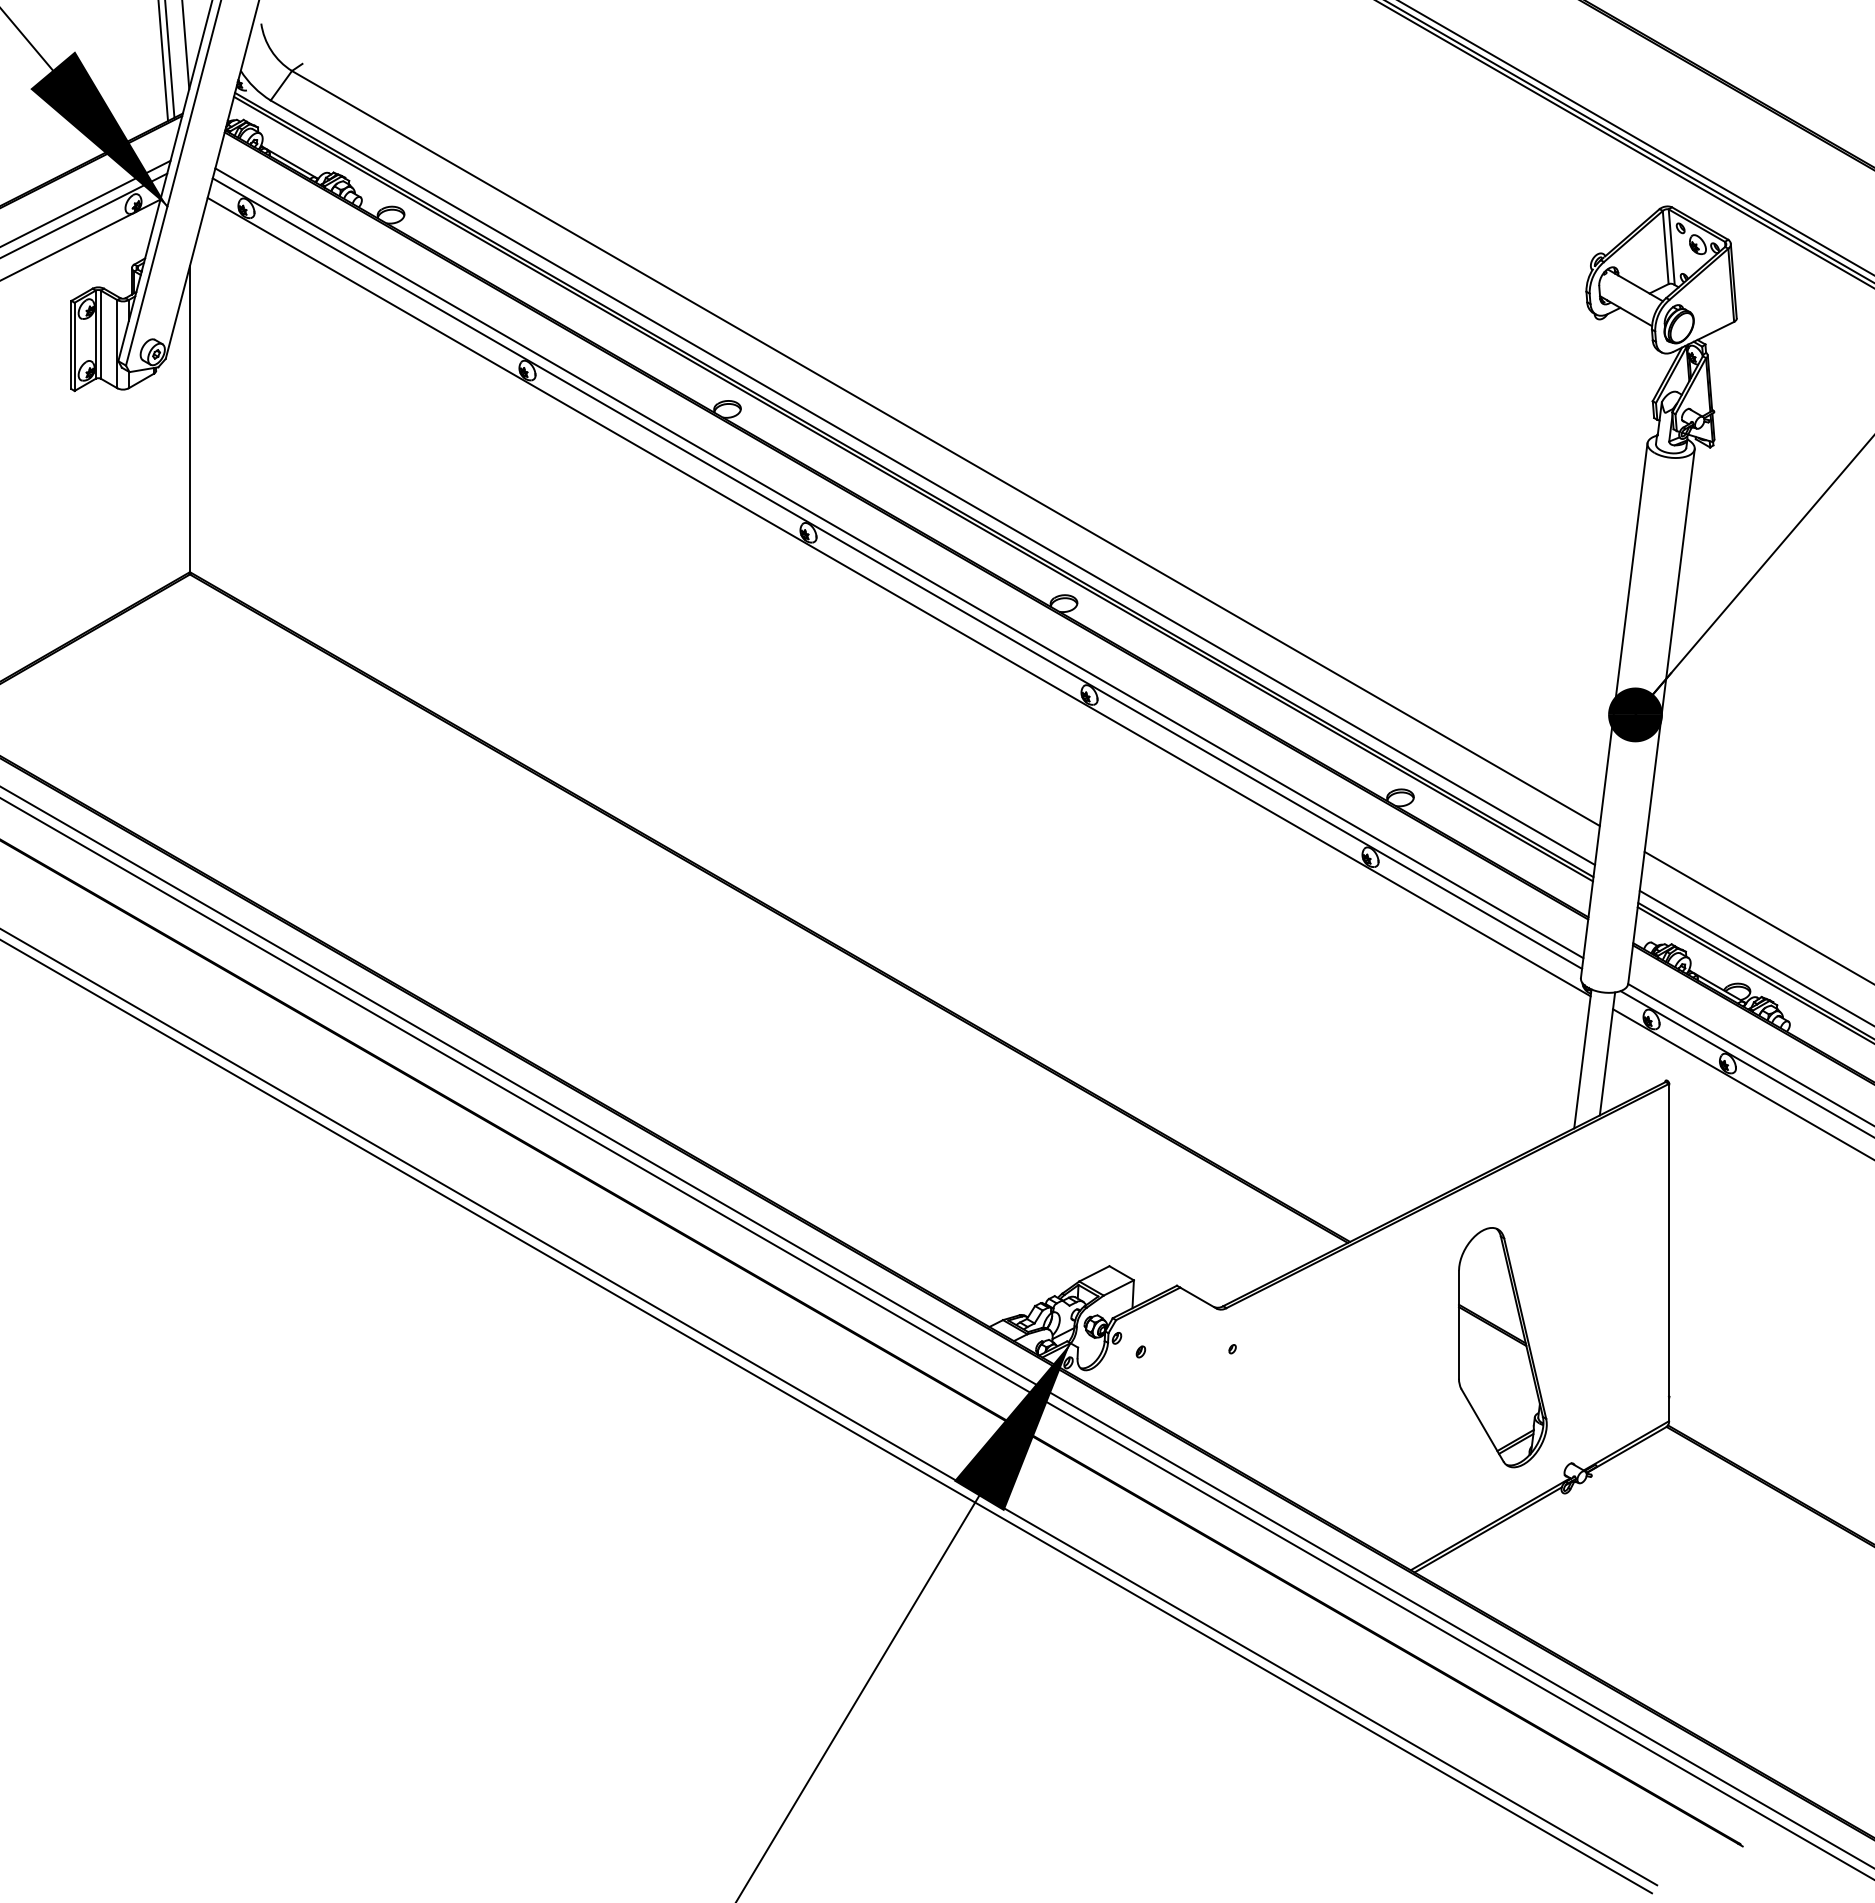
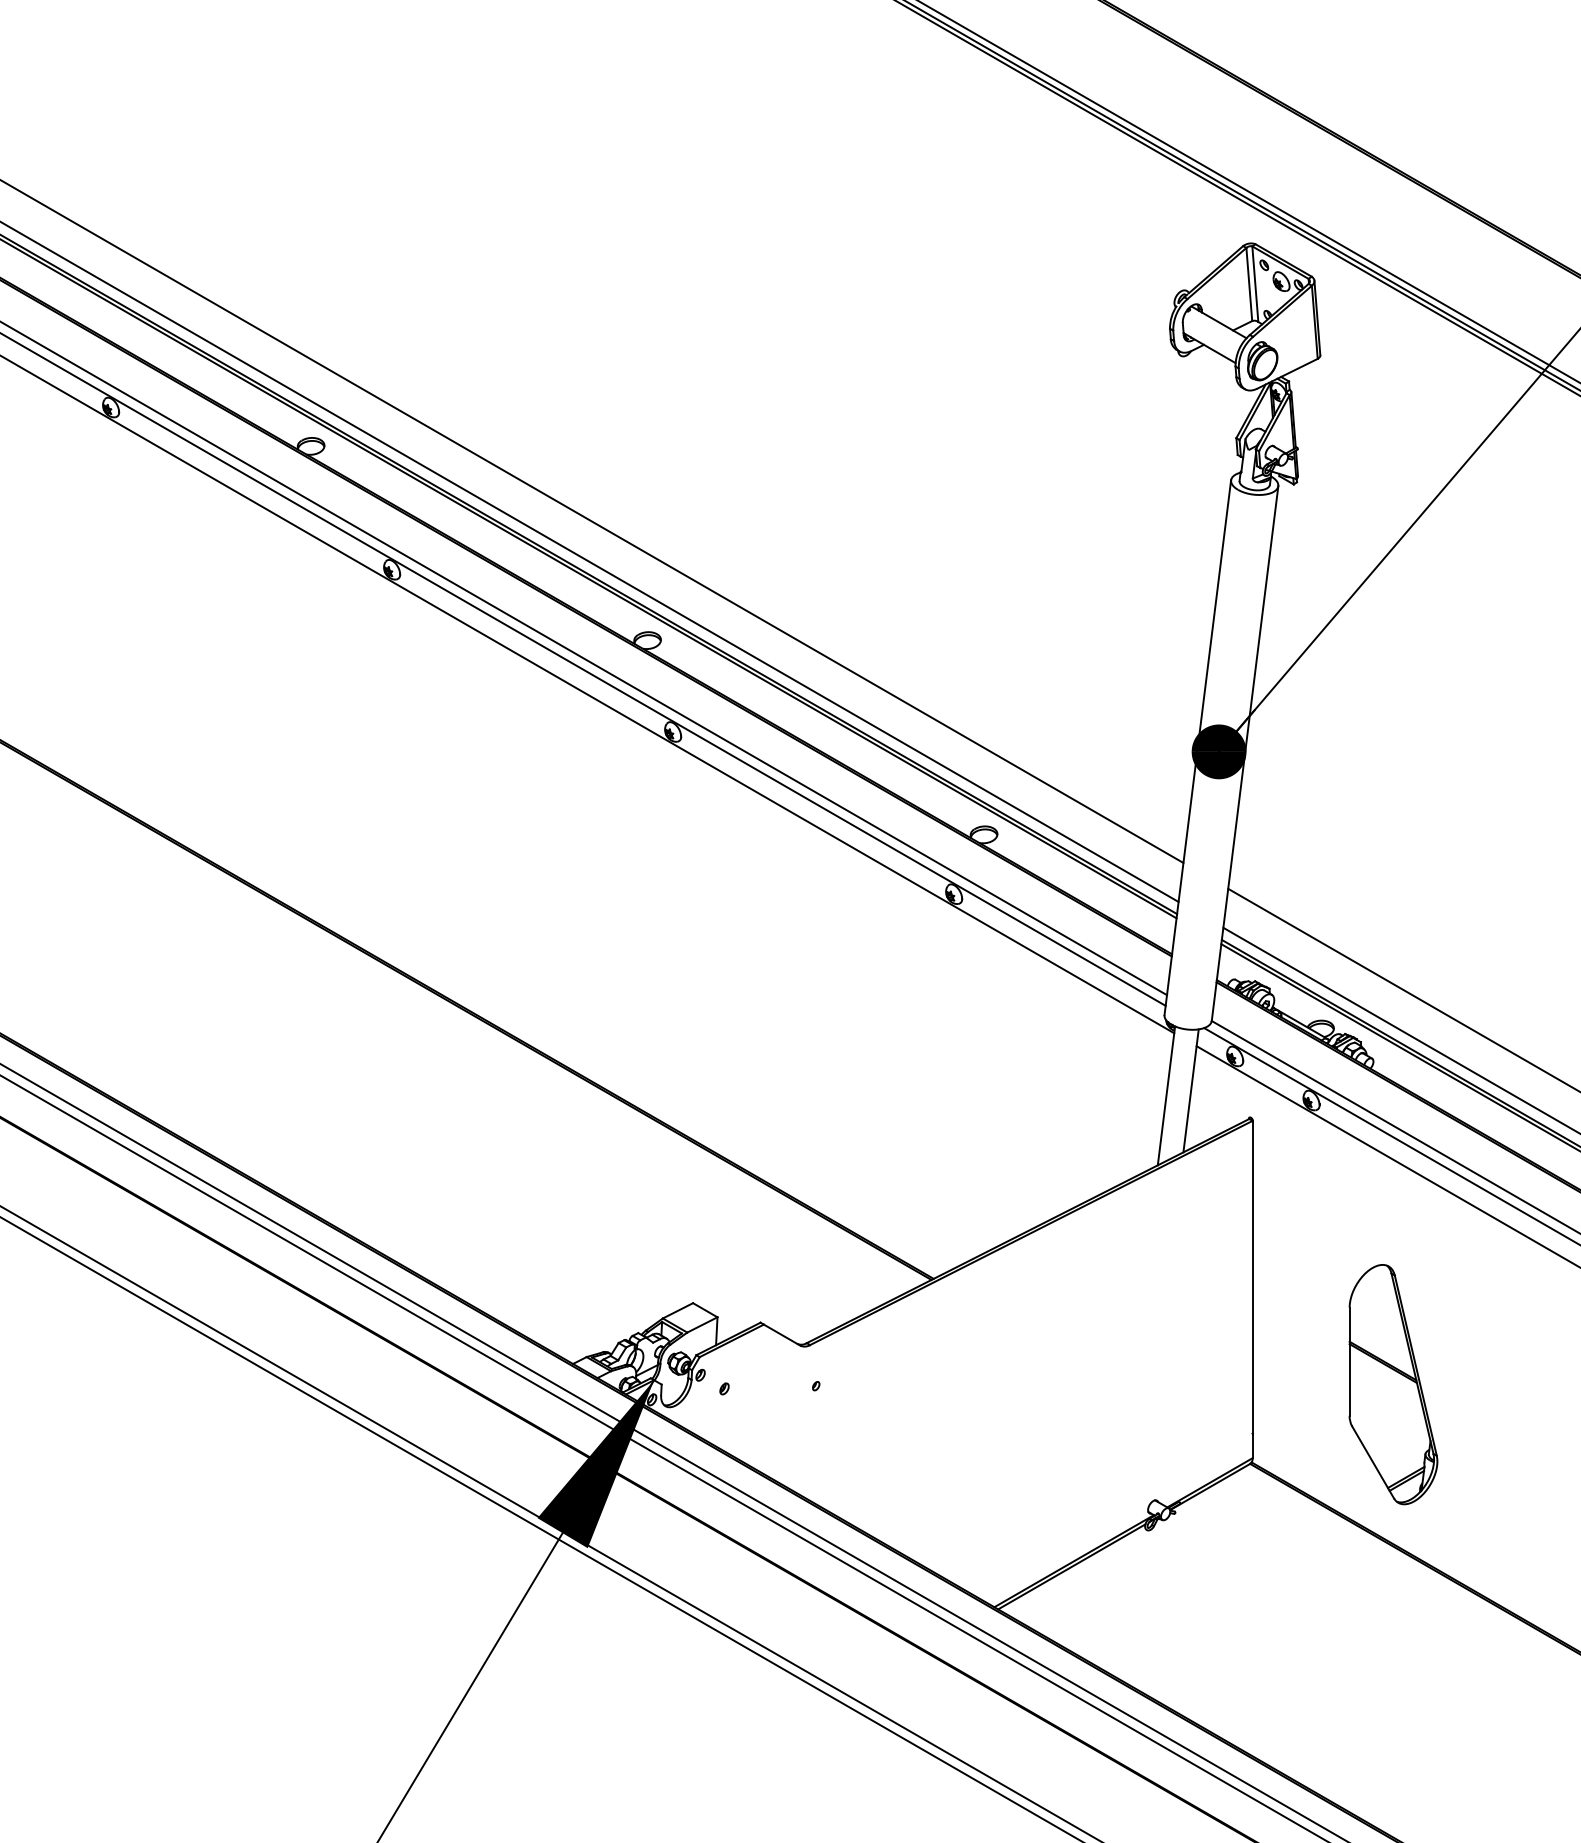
part: (1502, 1347) -> (1393, 1384), moved

